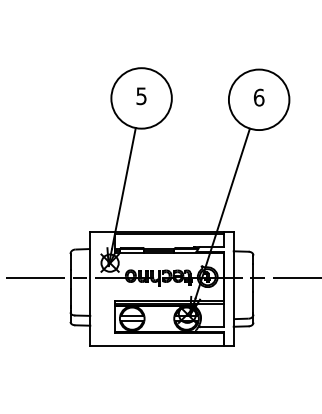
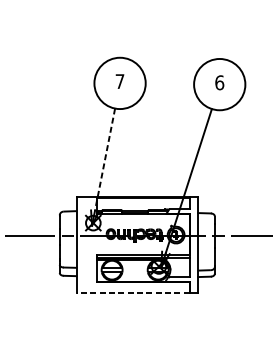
text: (141, 96) -> (119, 81), 5 -> 7
line: (123, 188) -> (104, 159), solid -> dashed
line: (156, 345) -> (132, 292), solid -> dashed

